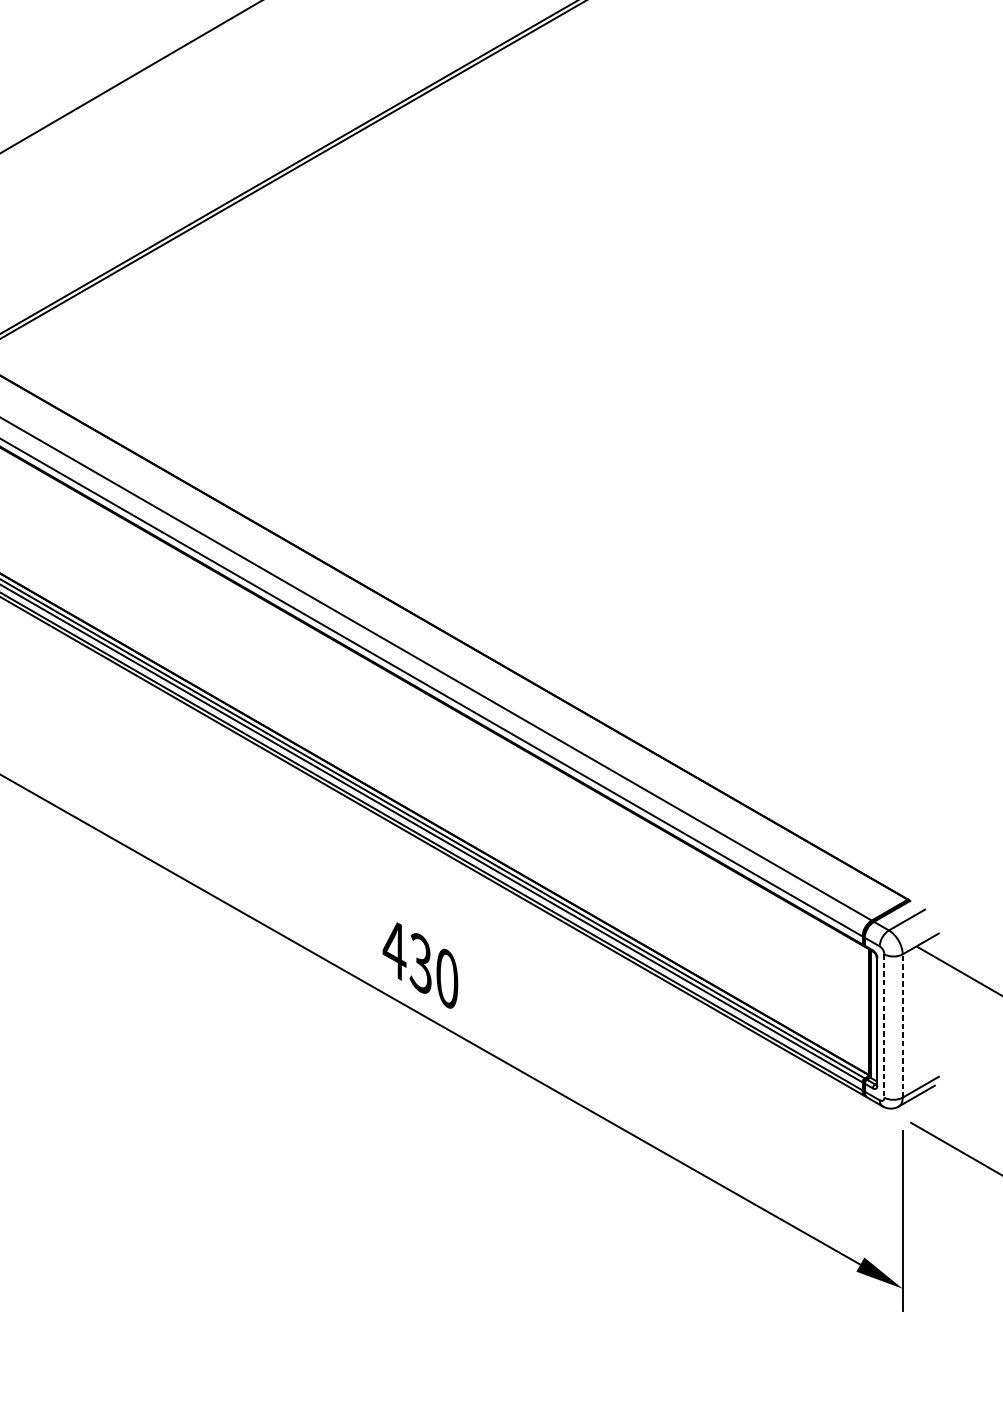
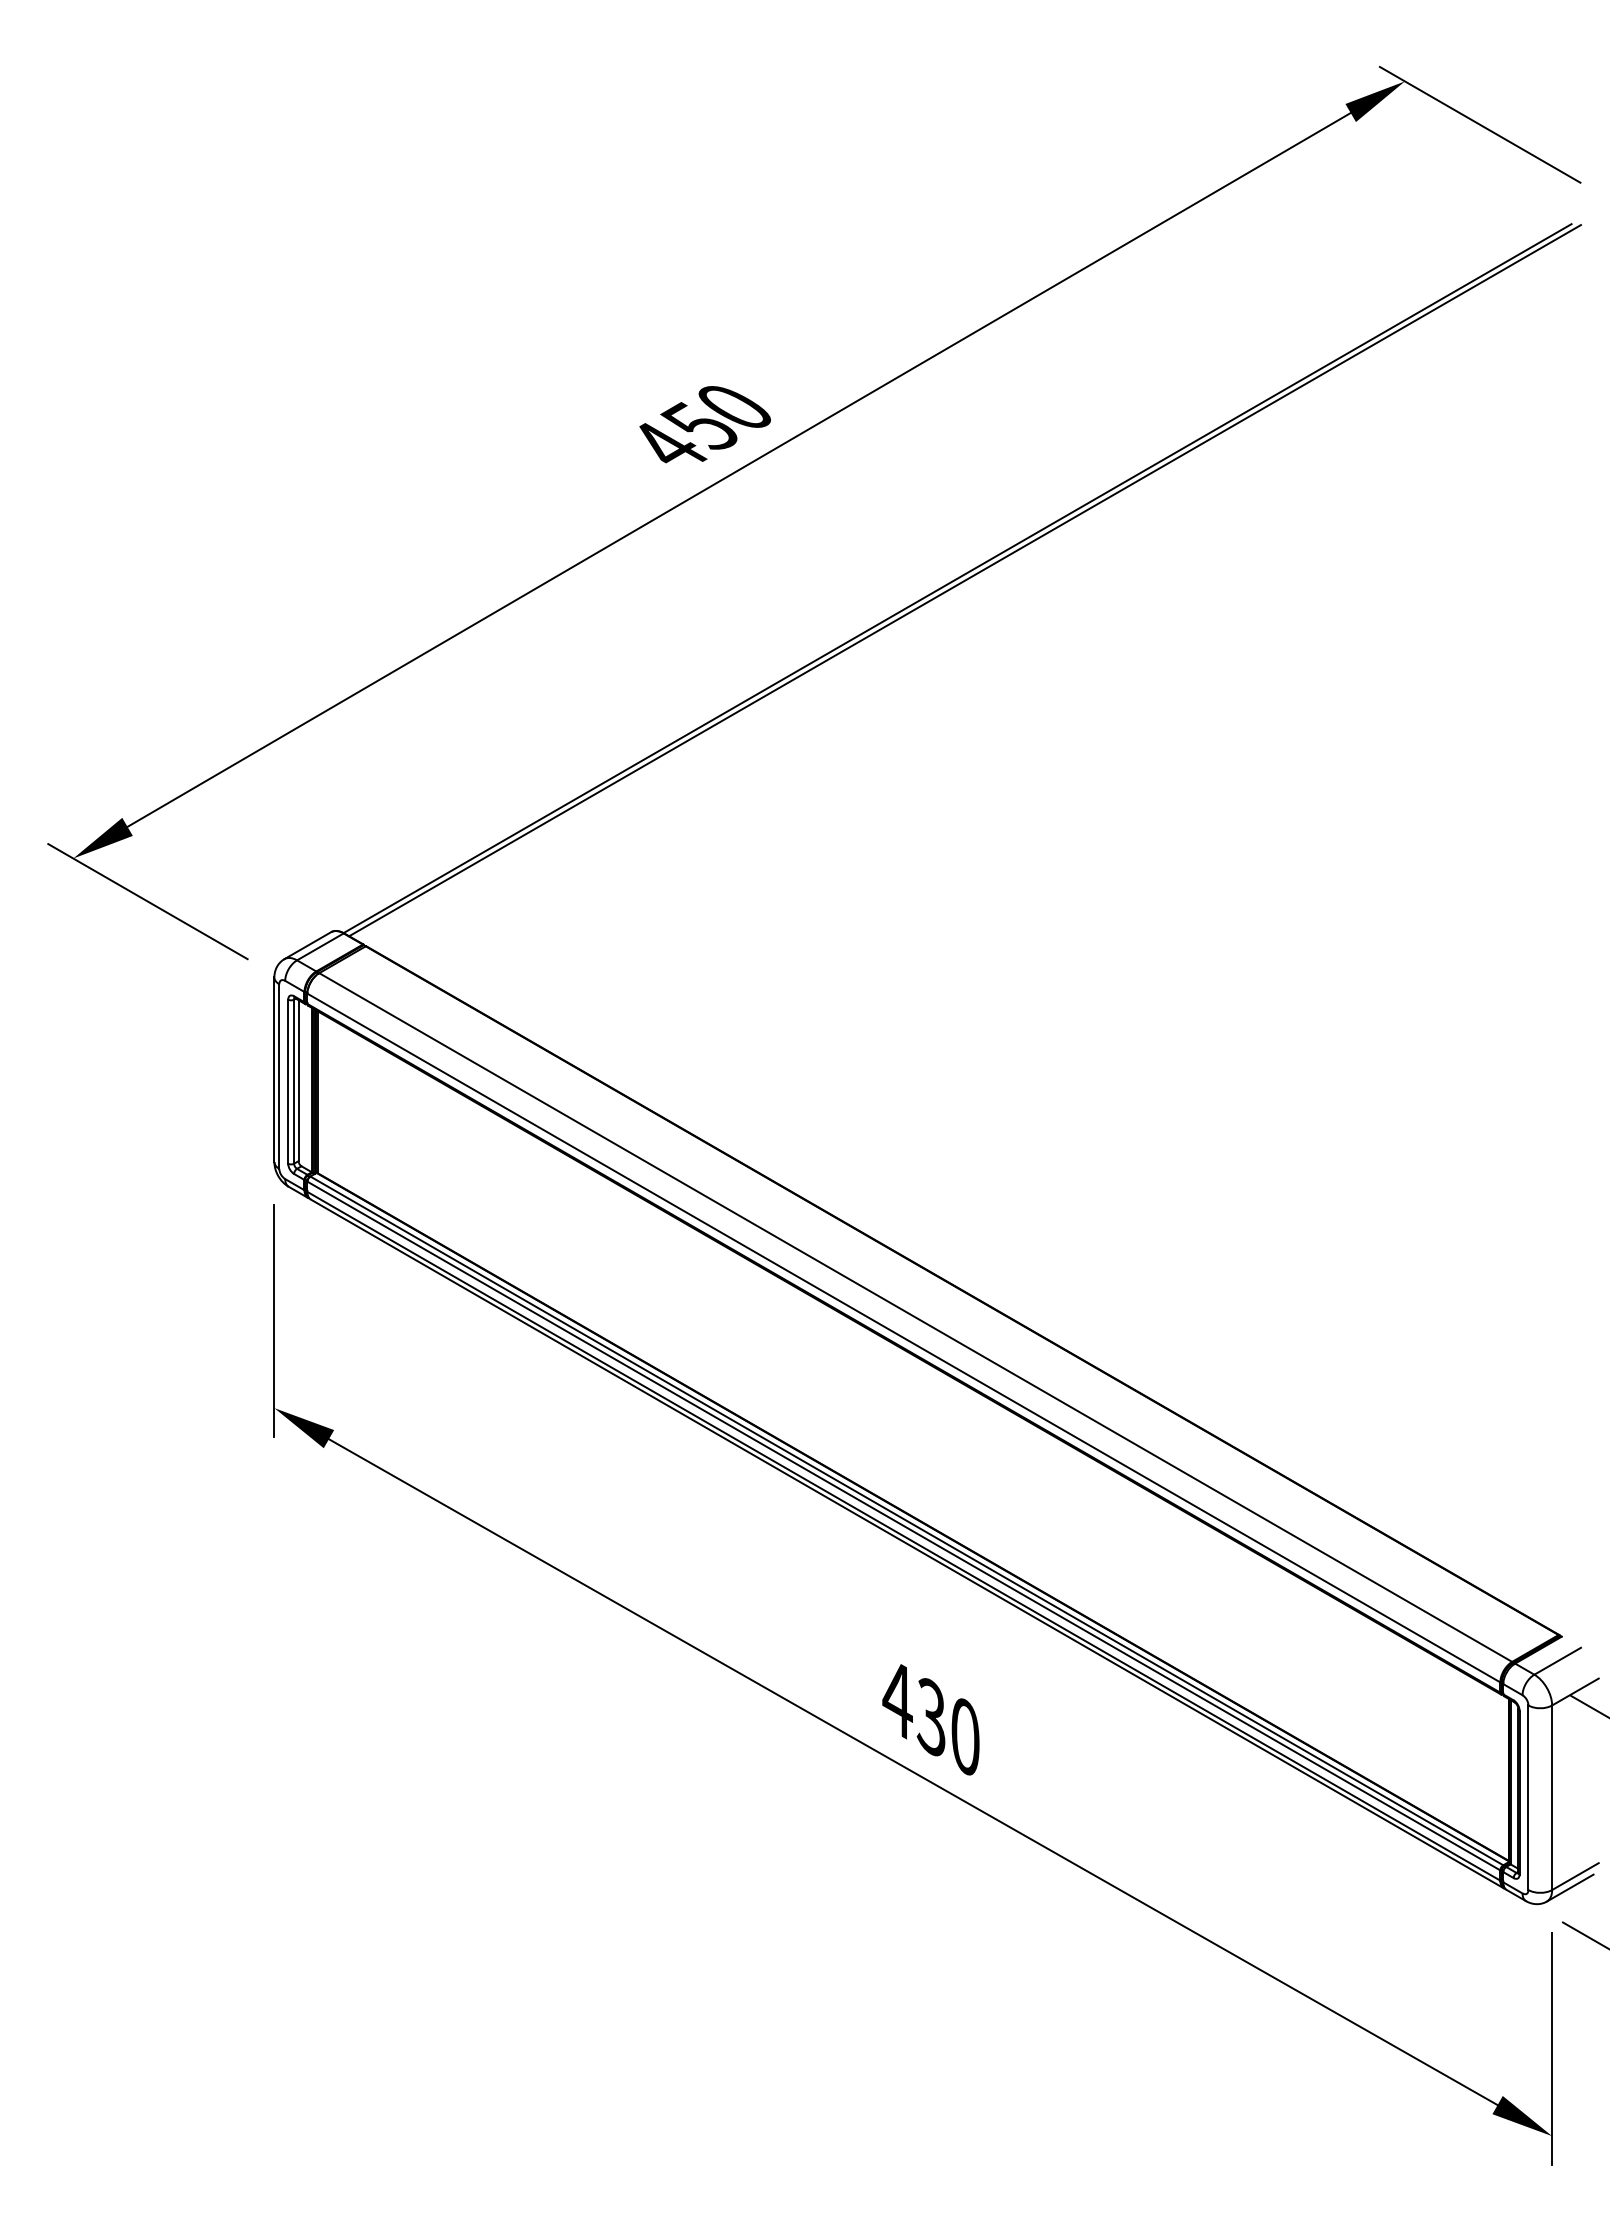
line: (903, 1025) -> (1552, 1797), dashed -> solid
line: (884, 1026) -> (1528, 1798), dashed -> solid

